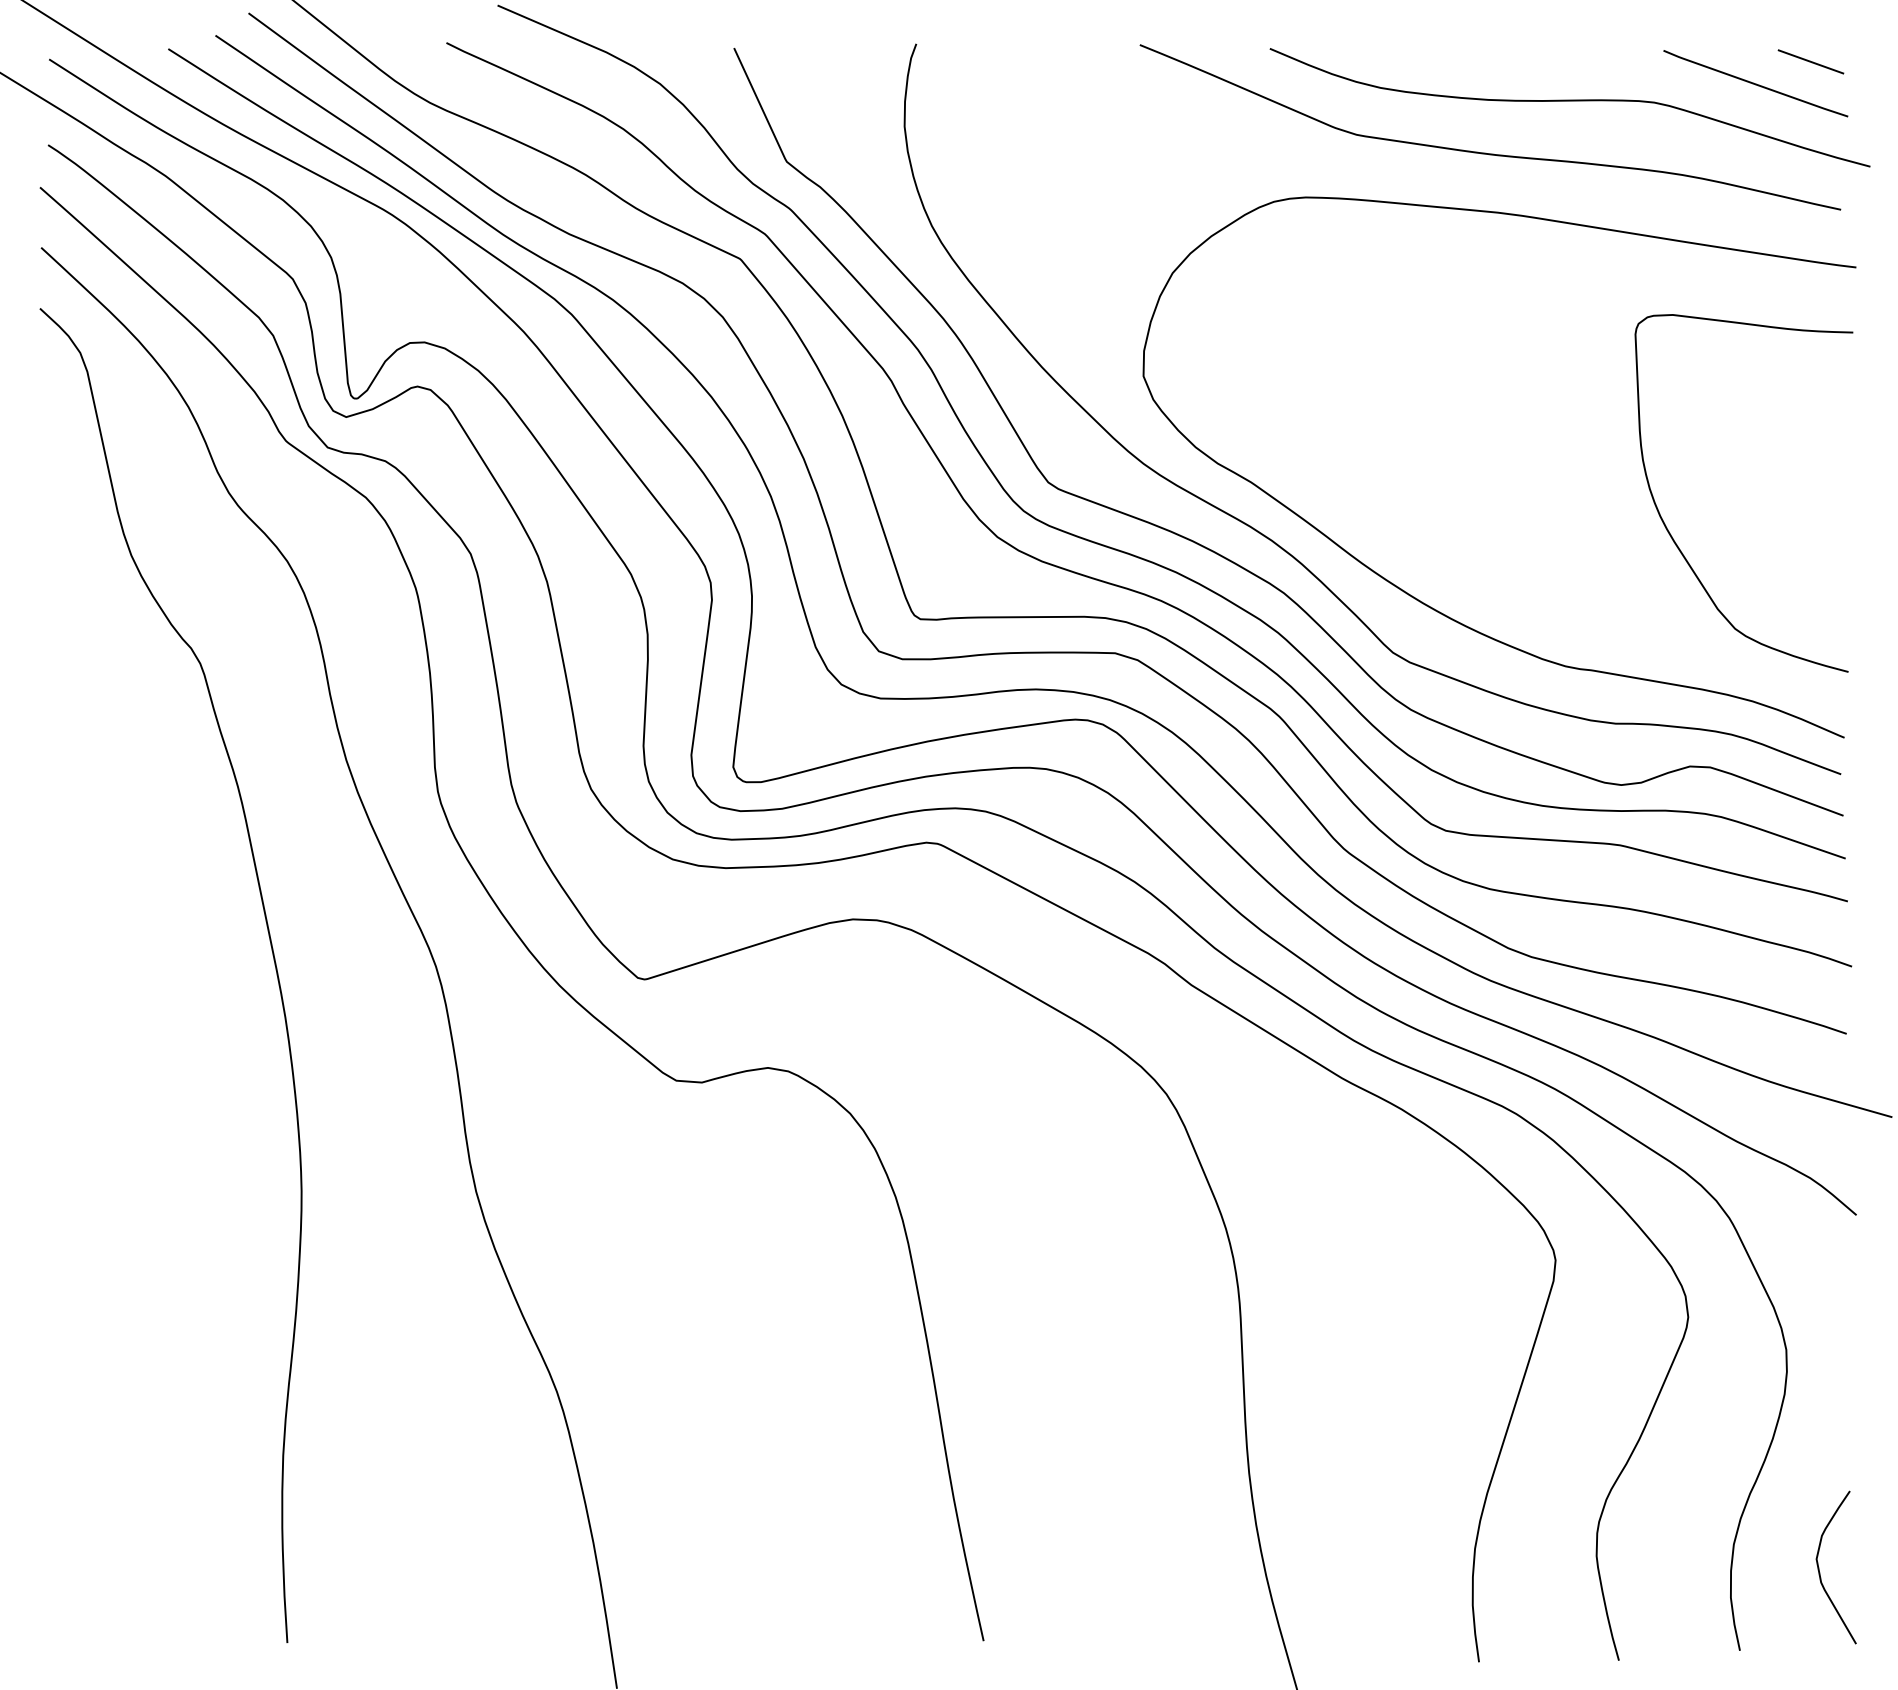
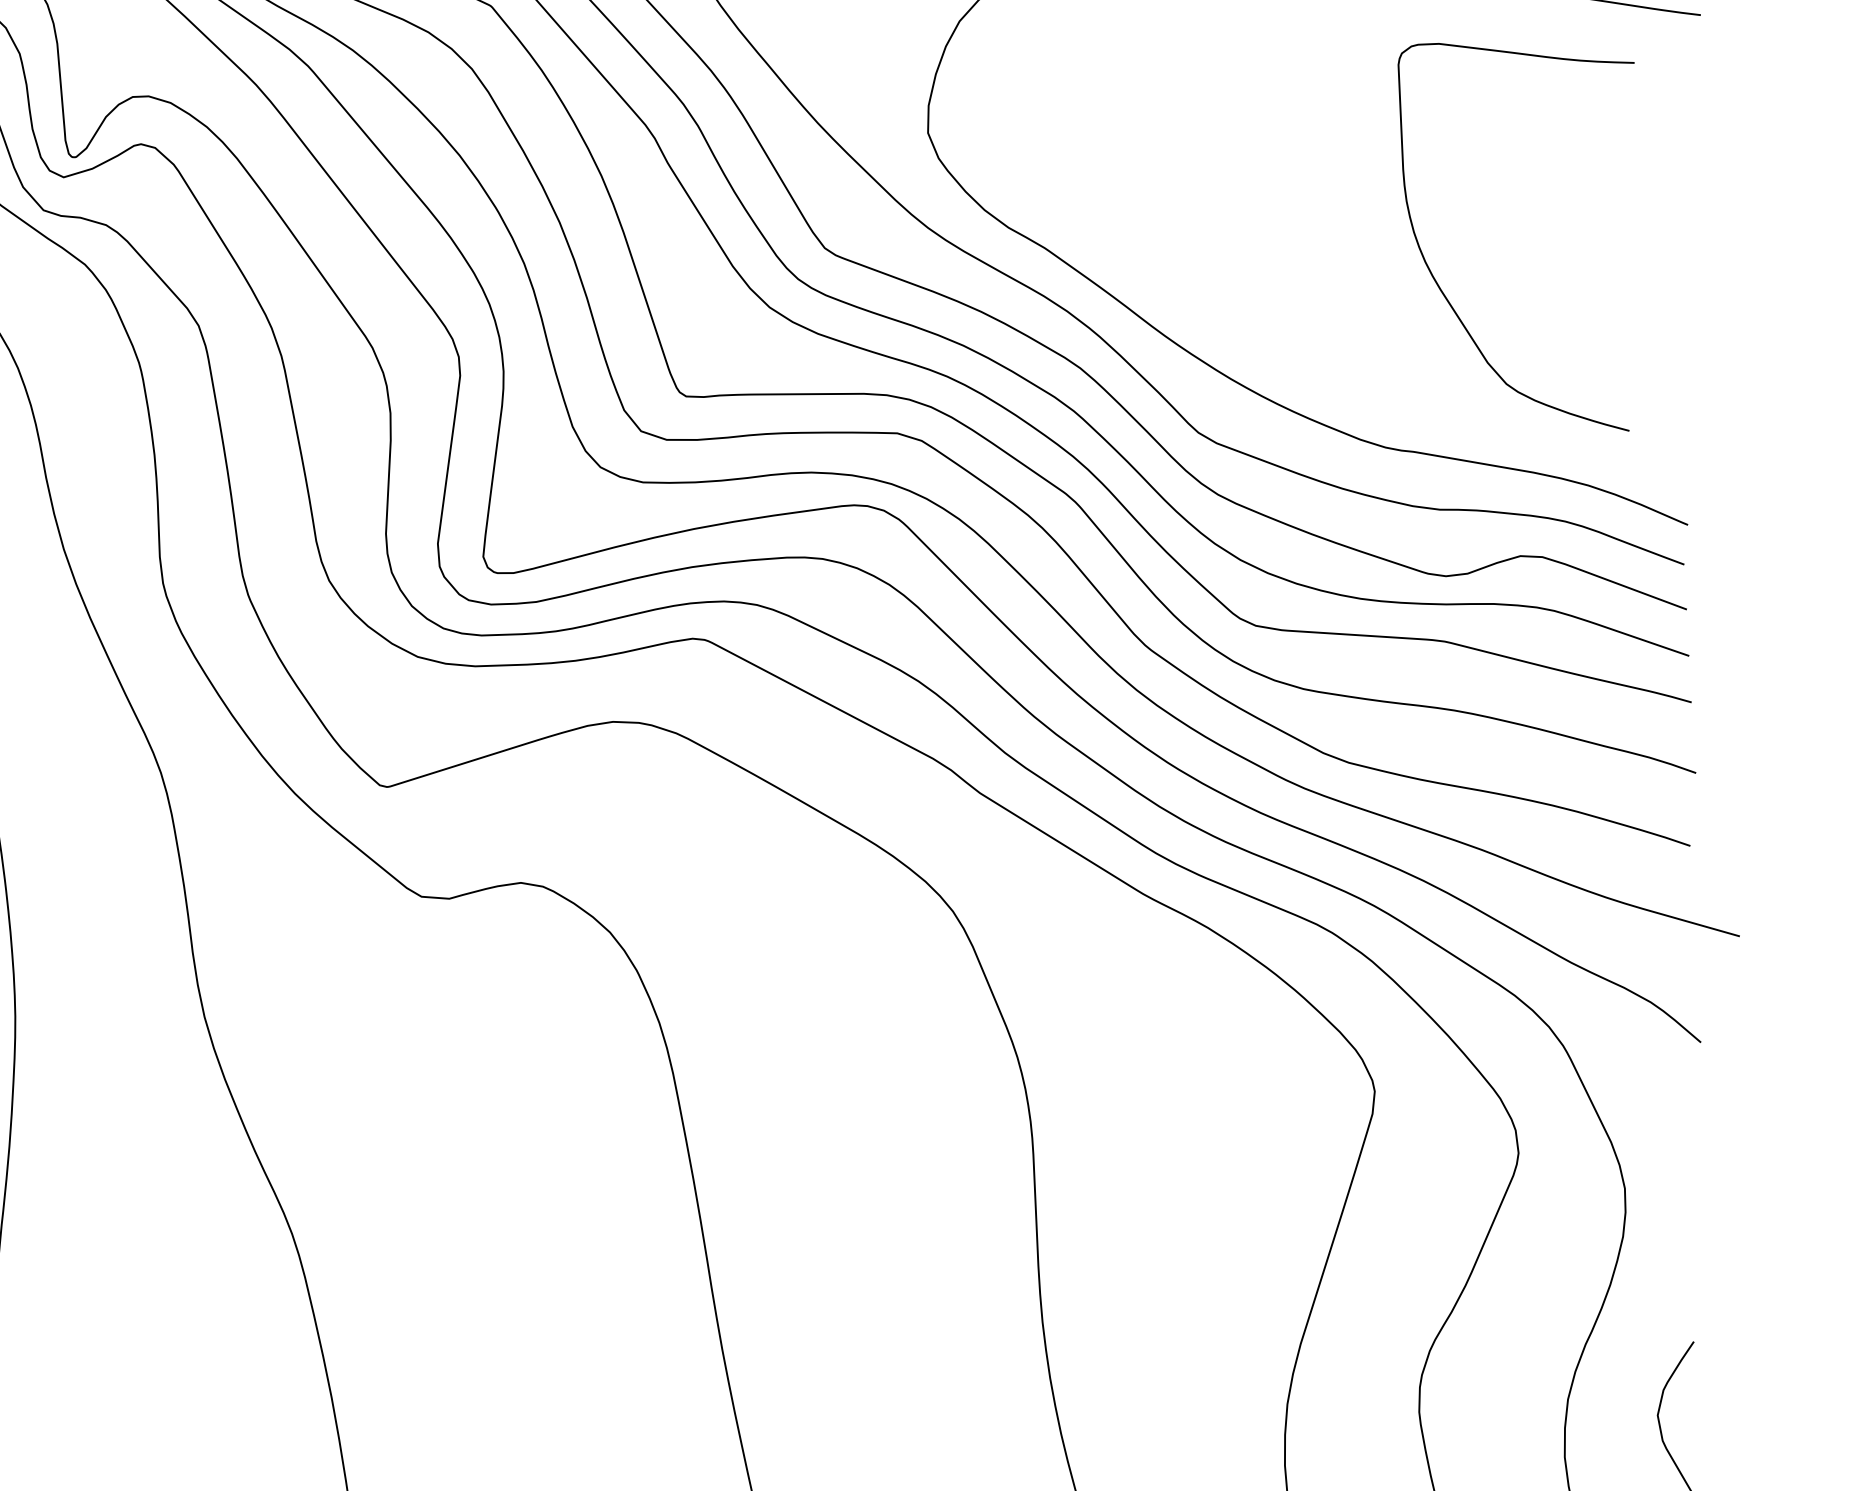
curve: (1671, 534) -> (1437, 281), moved

